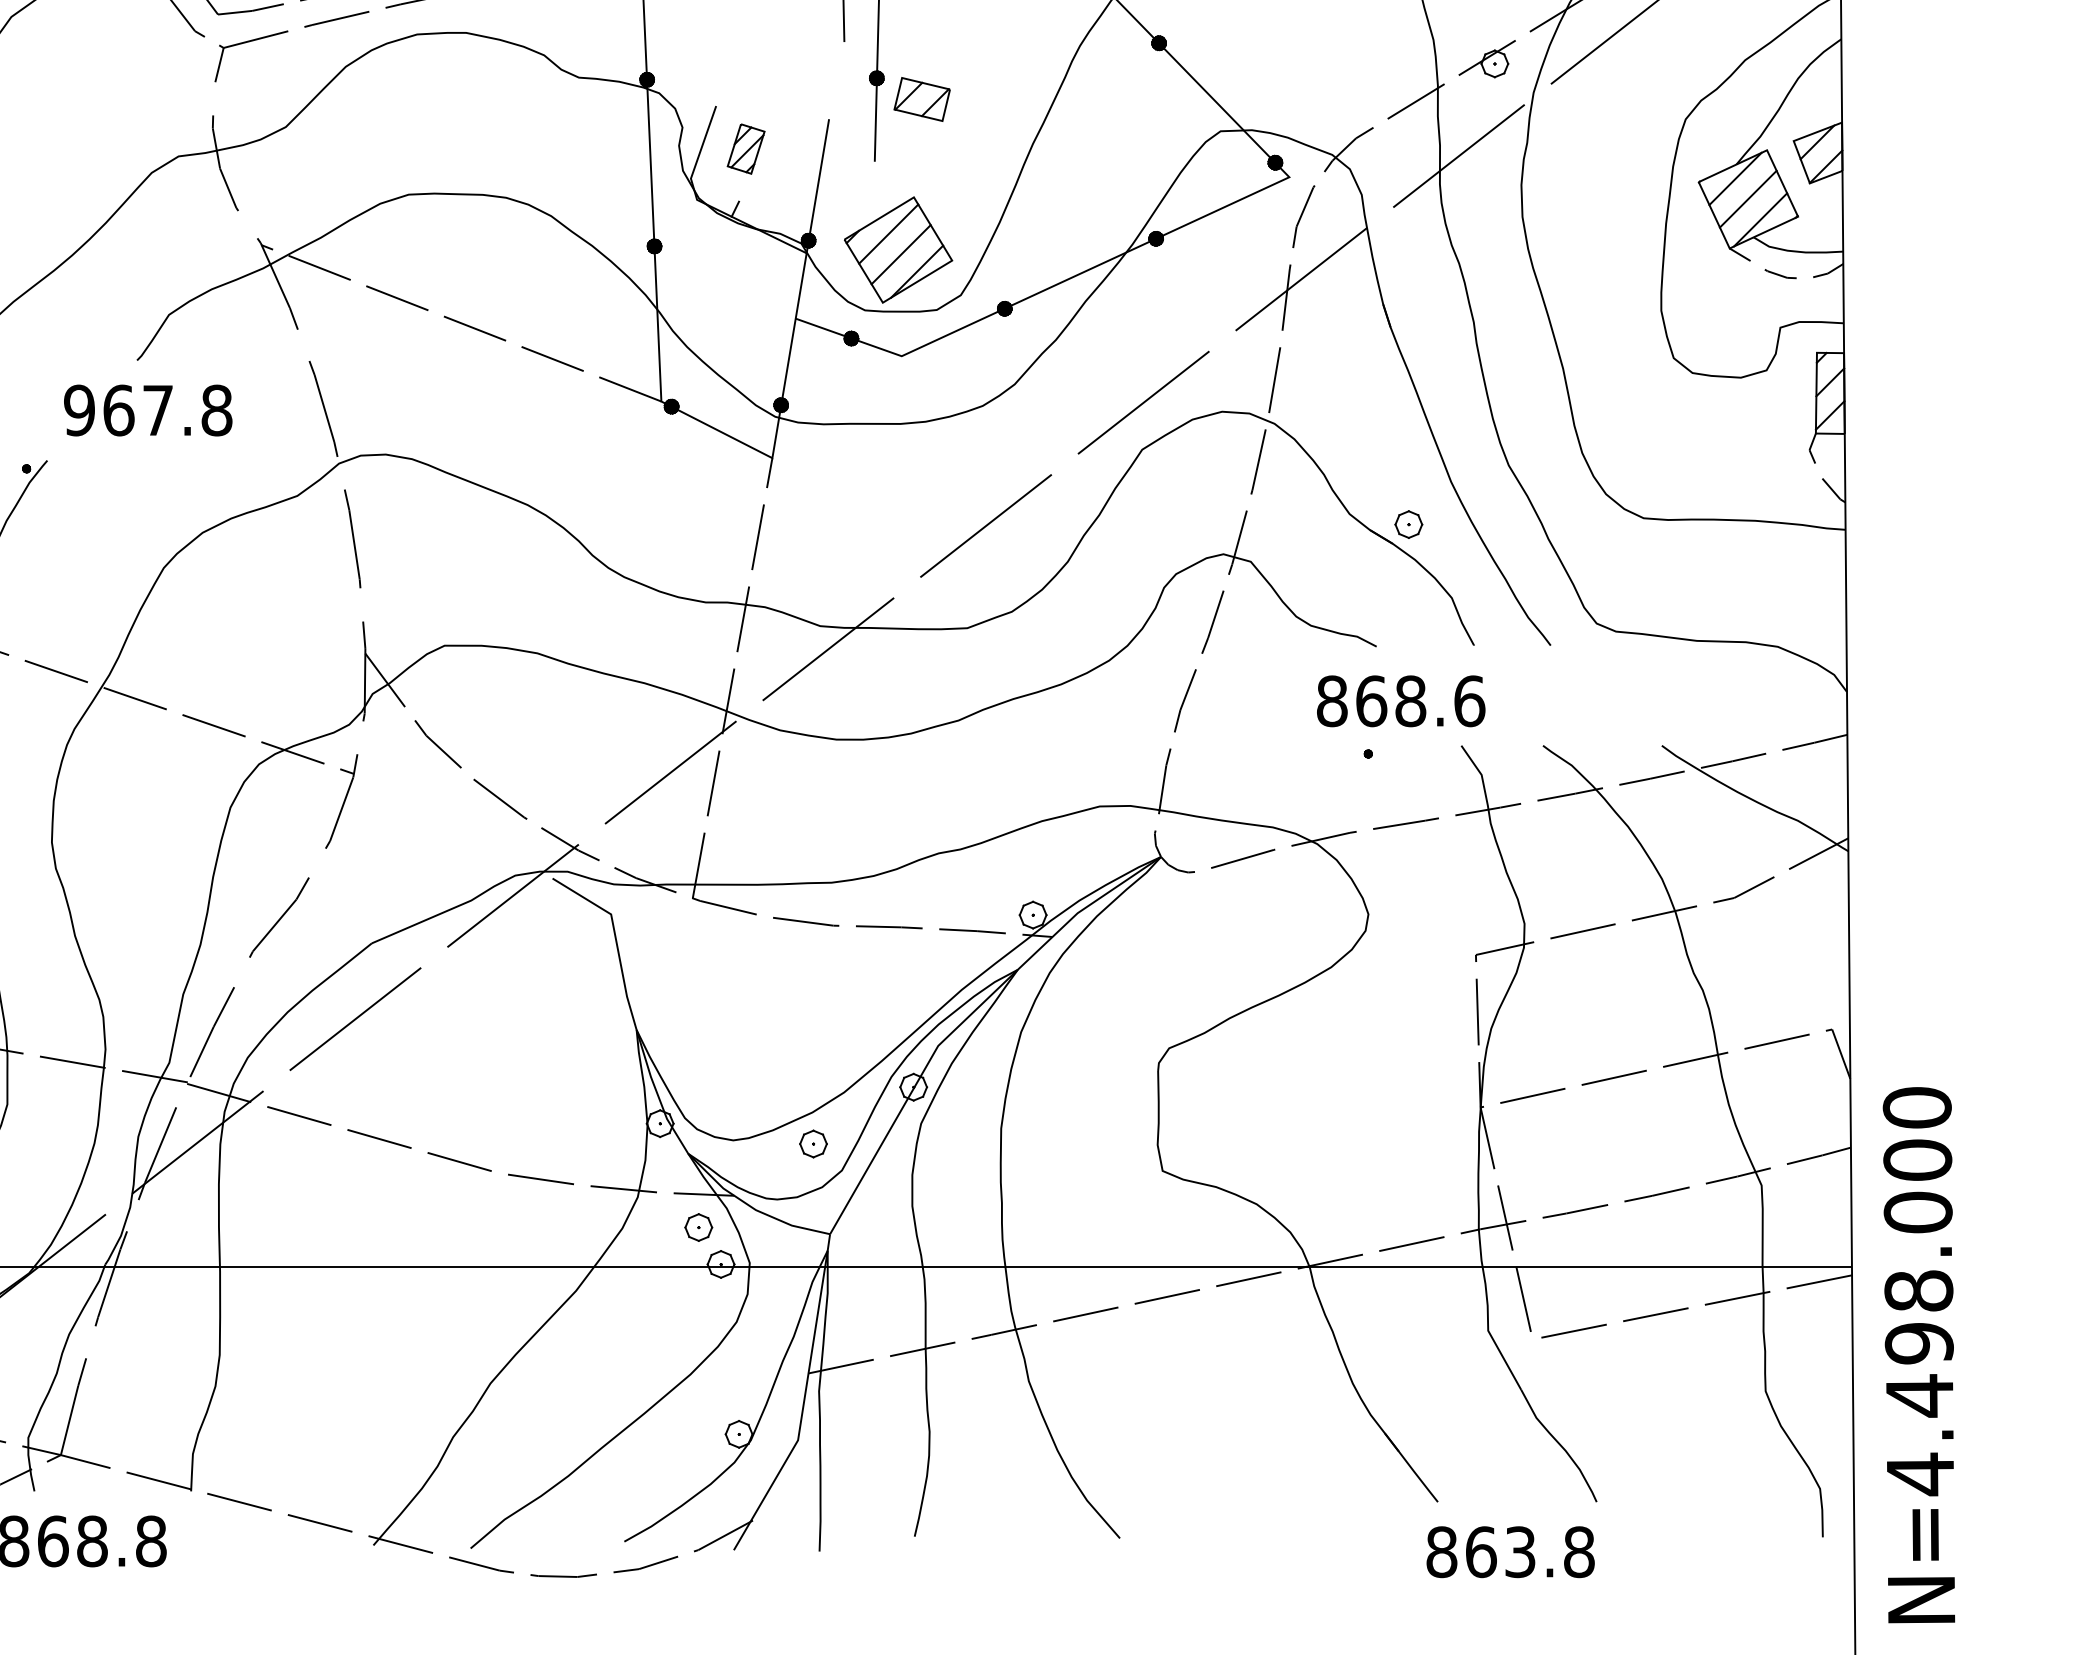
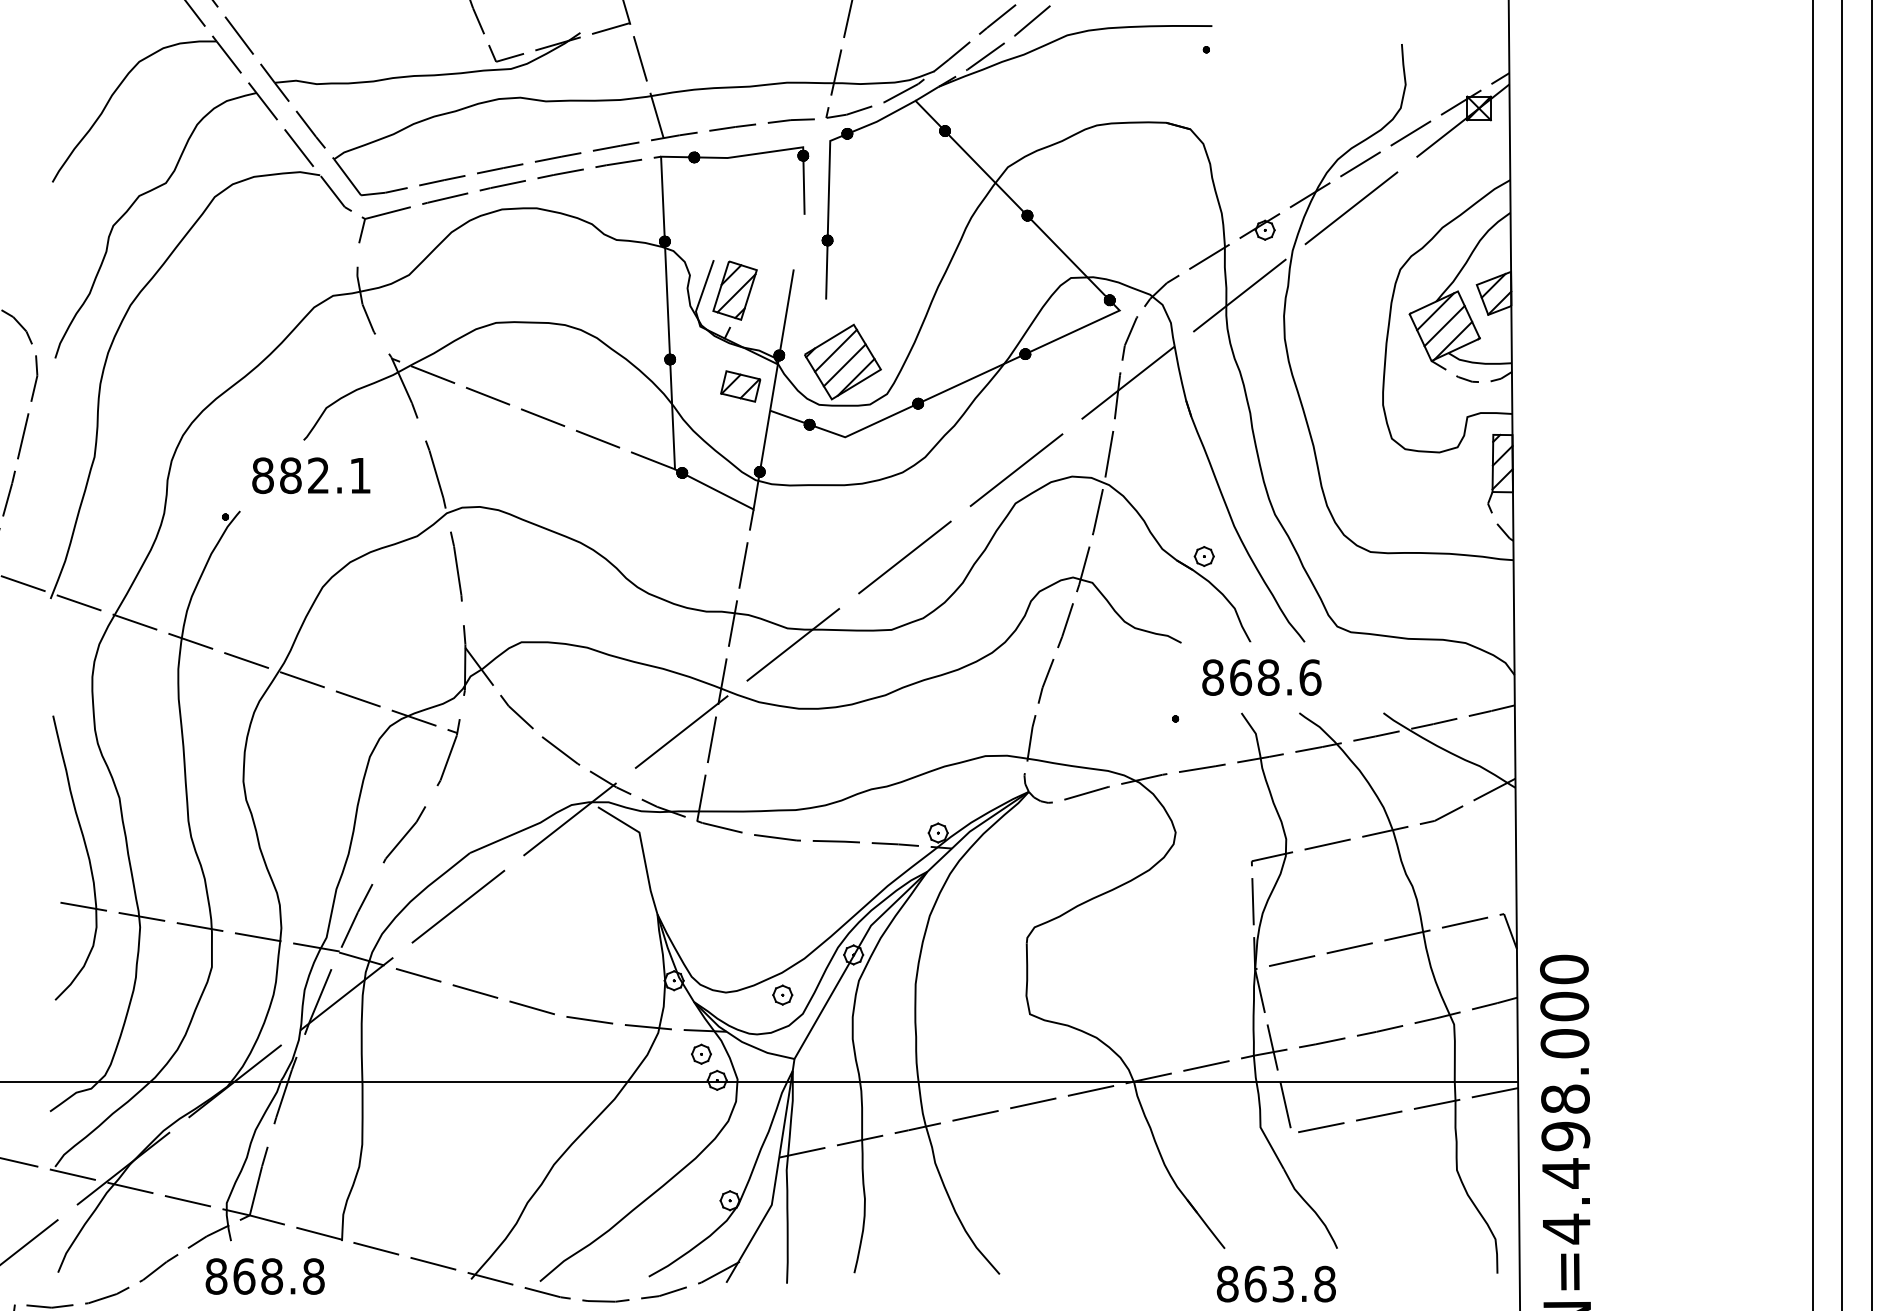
part: (921, 99) -> (740, 386), moved
part: (745, 148) -> (734, 290), size x1.67
text: (148, 410) -> (311, 475), 967.8 -> 882.1
text: (1400, 701) -> (1261, 677), moved

